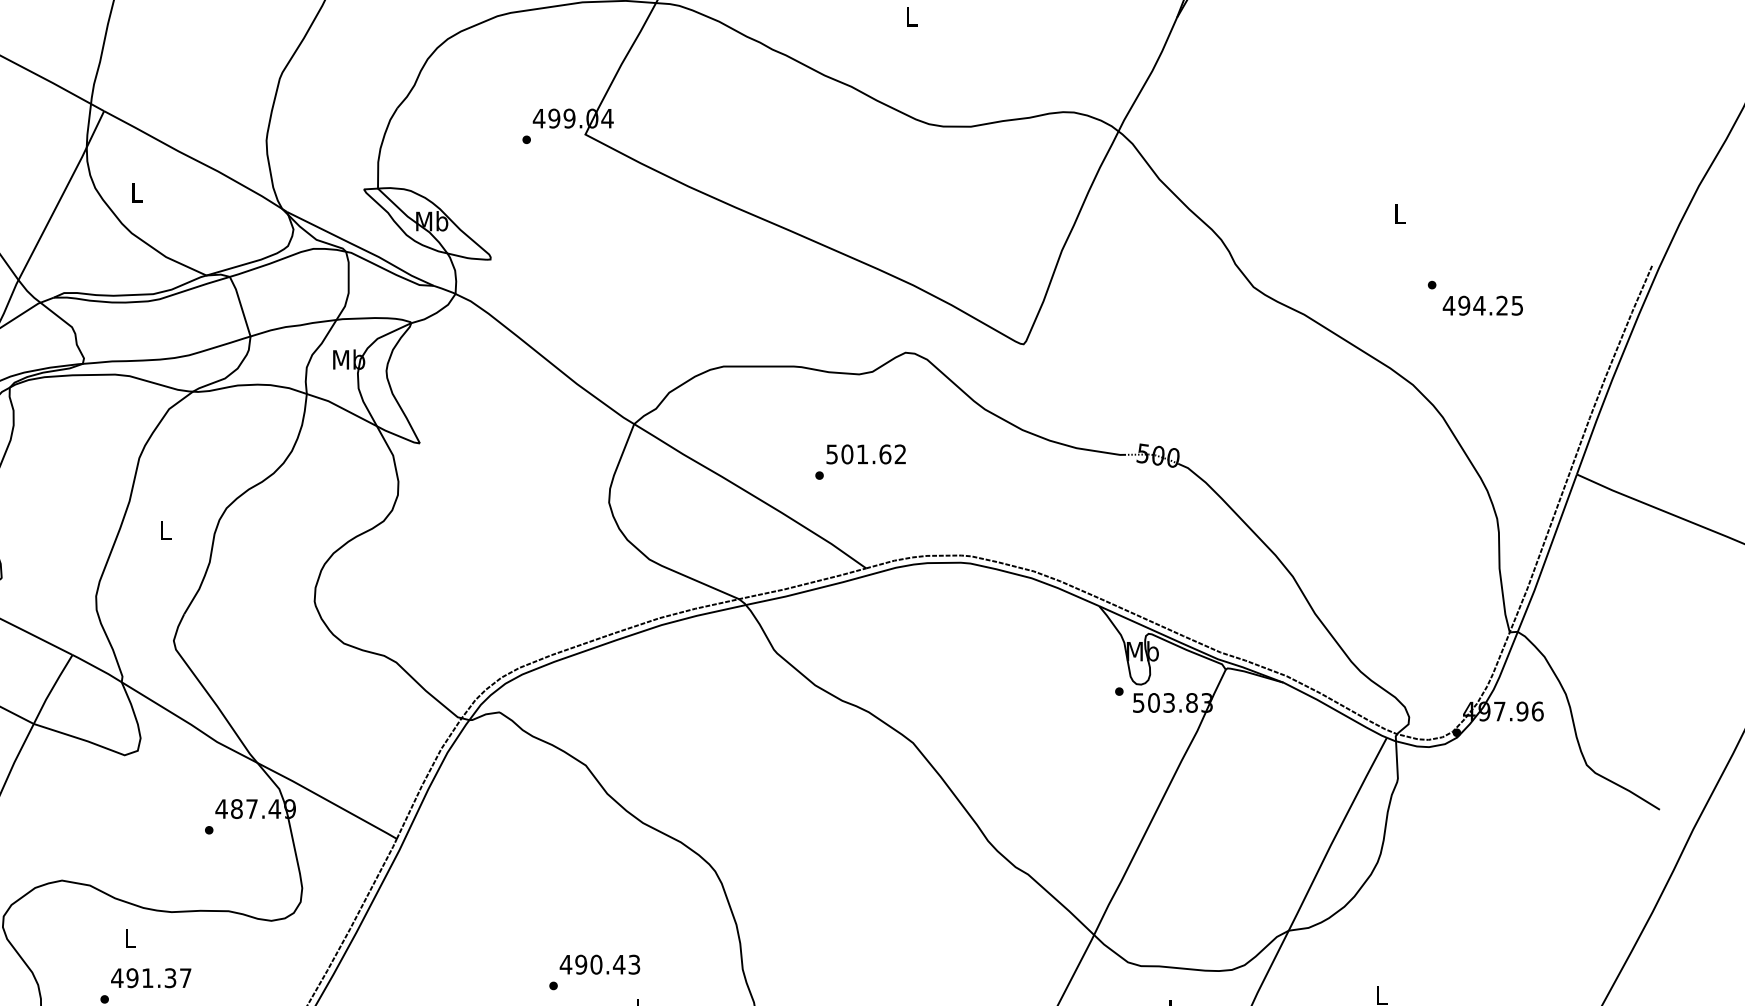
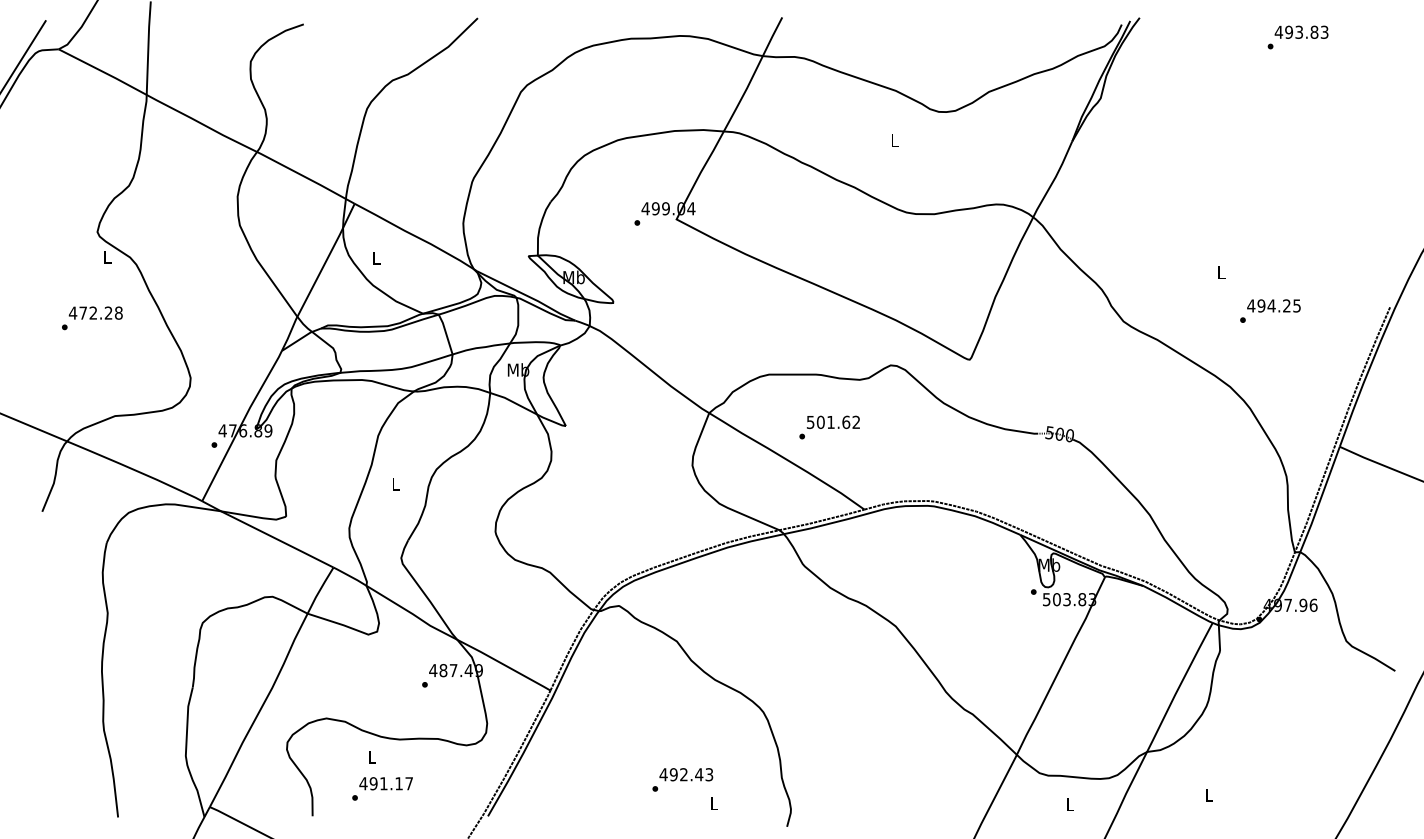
text: (1482, 305) -> (1273, 305), moved
text: (860, 462) -> (829, 427), moved
text: (595, 964) -> (683, 774), 490.43 -> 492.43
text: (169, 977) -> (398, 783), 491.37 -> 491.17

